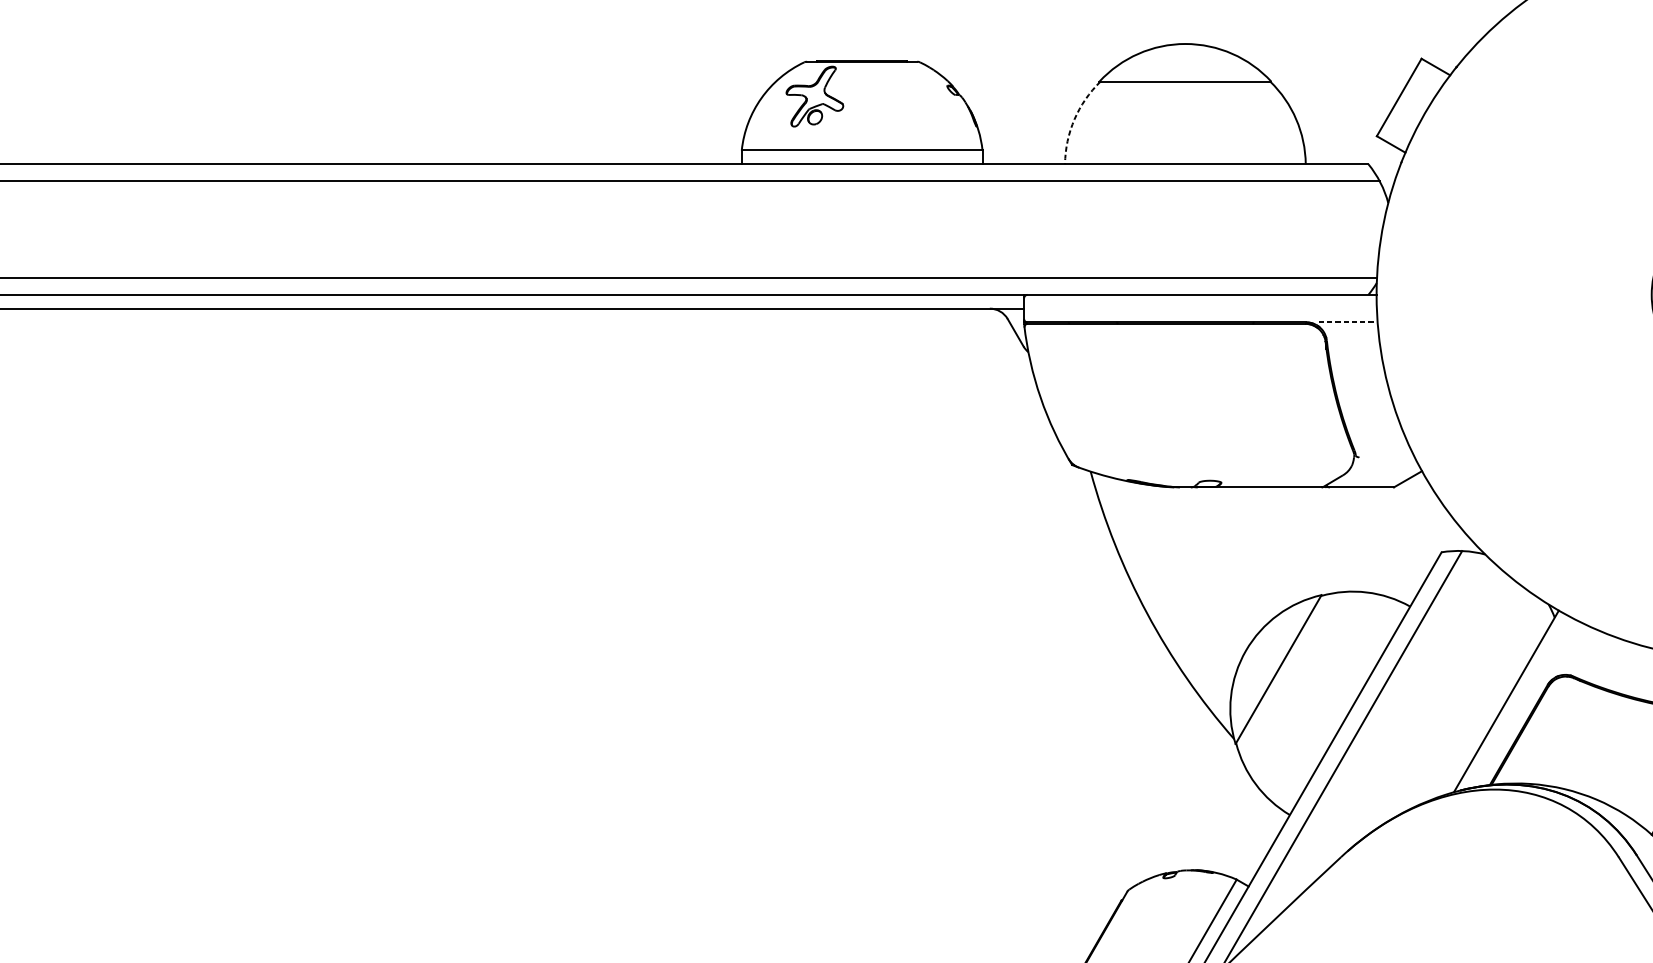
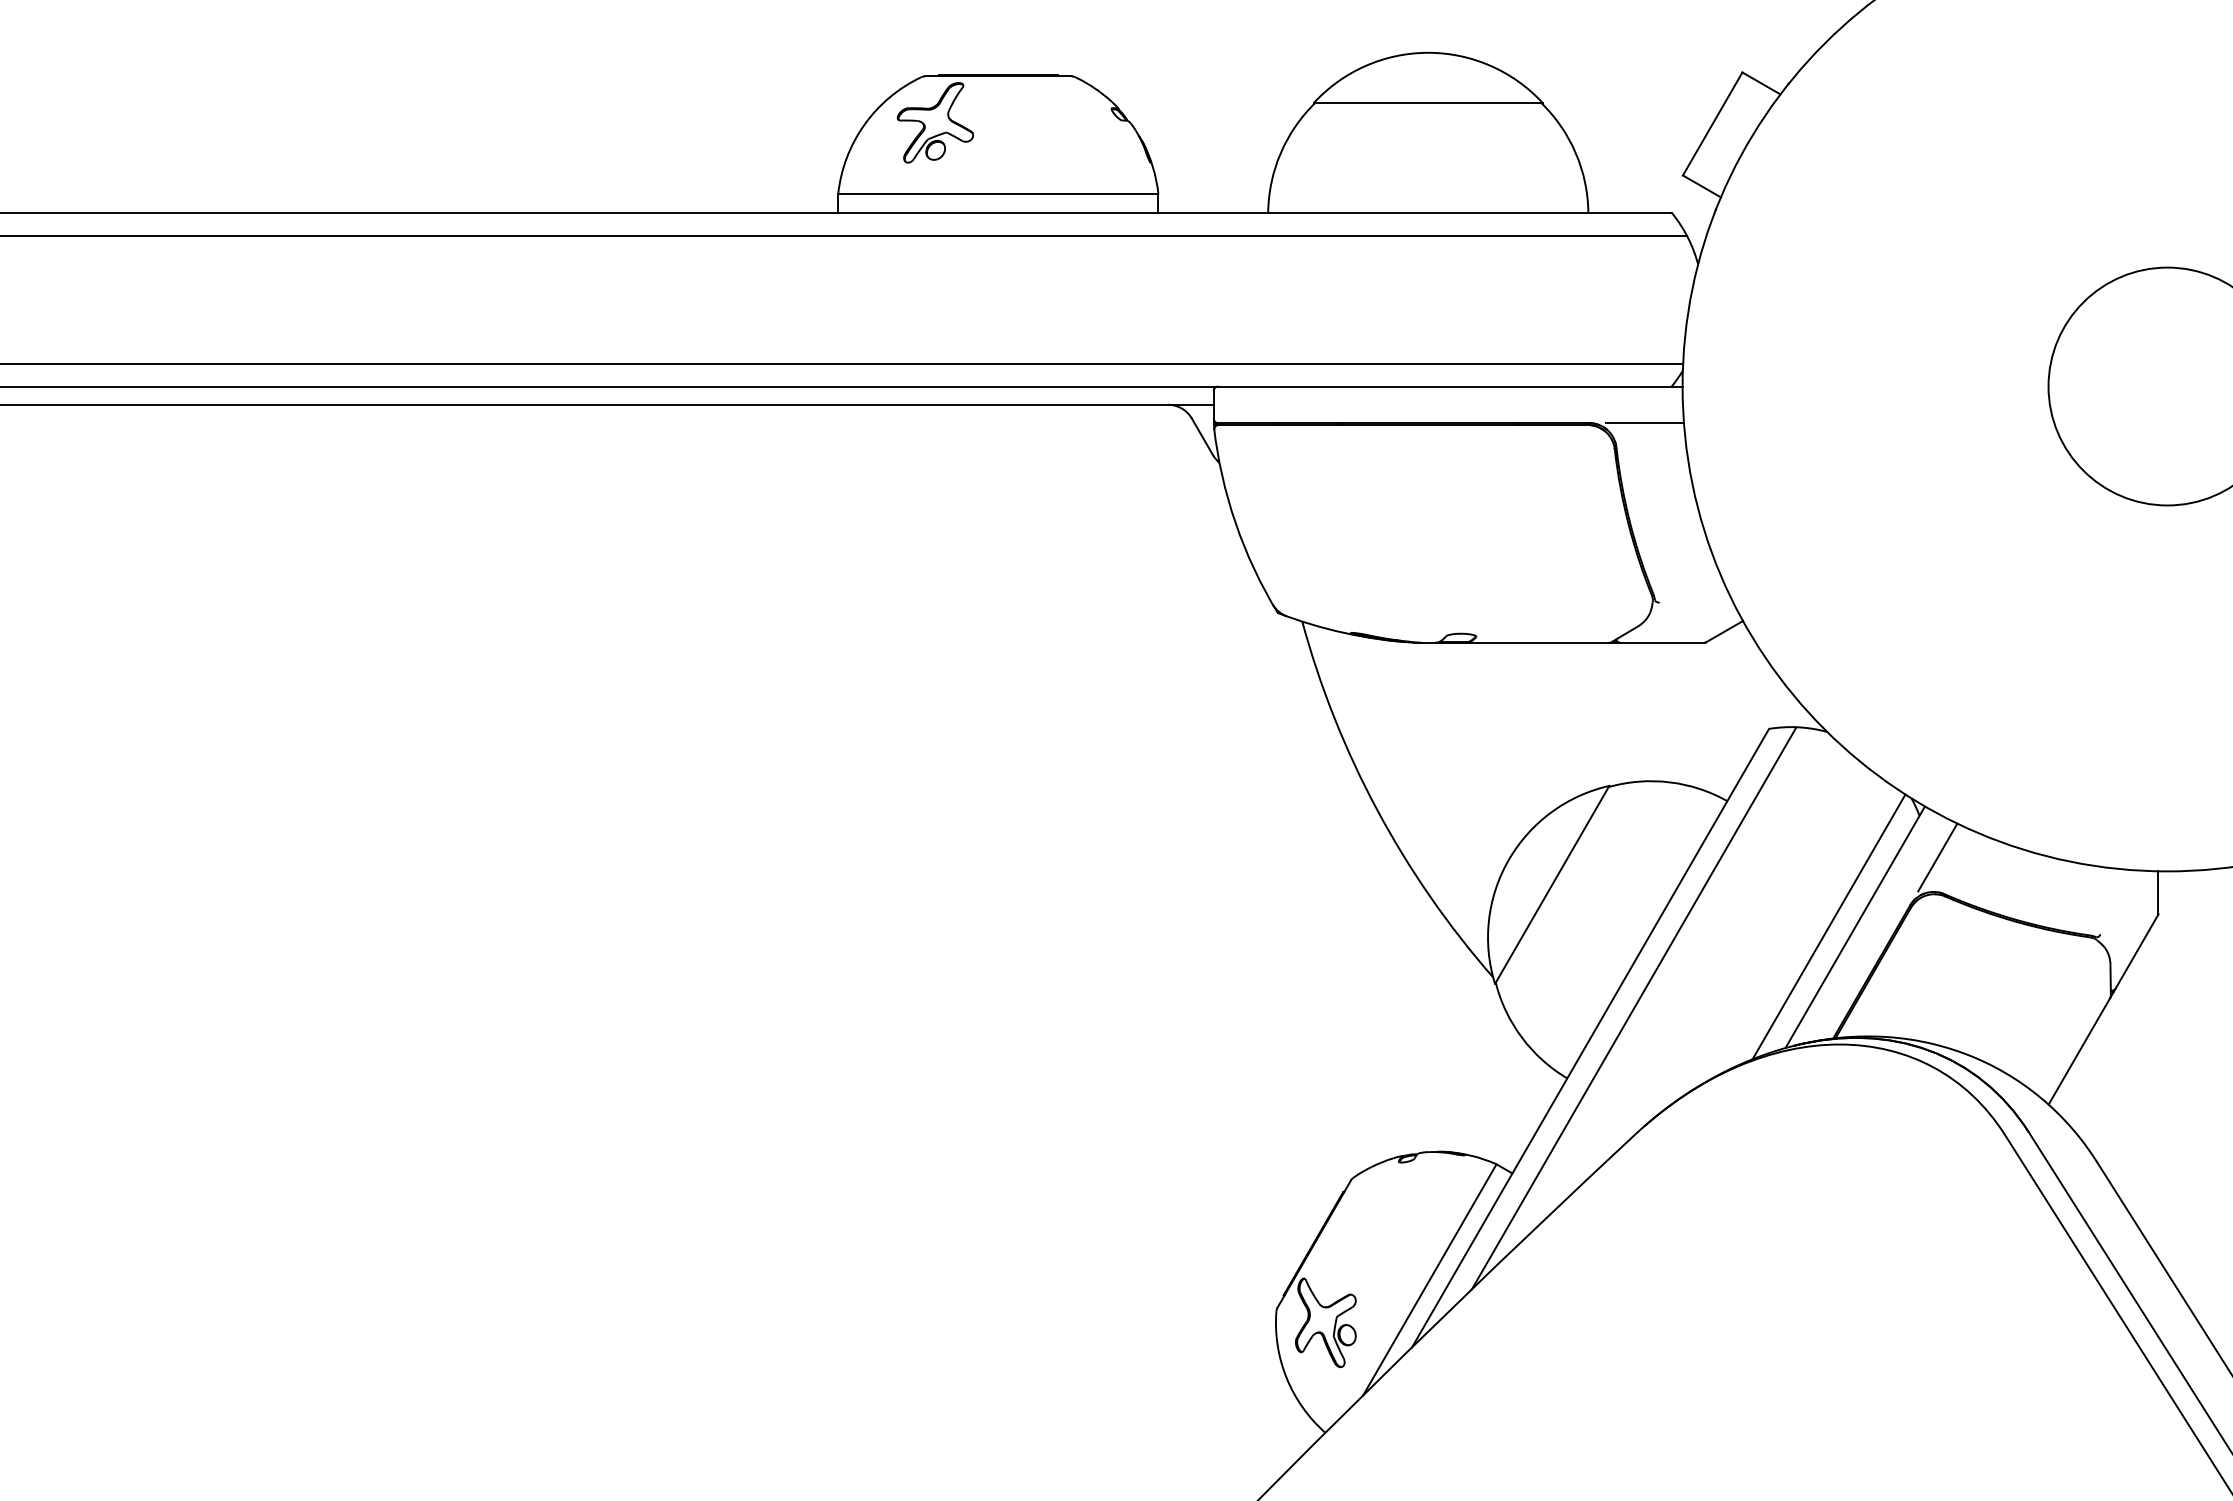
arc: (1074, 119) -> (1280, 153), dashed -> solid
line: (1348, 322) -> (1645, 423), dashed -> solid
line: (1568, 648) -> (1937, 857), added
line: (1486, 700) -> (1828, 926), added

